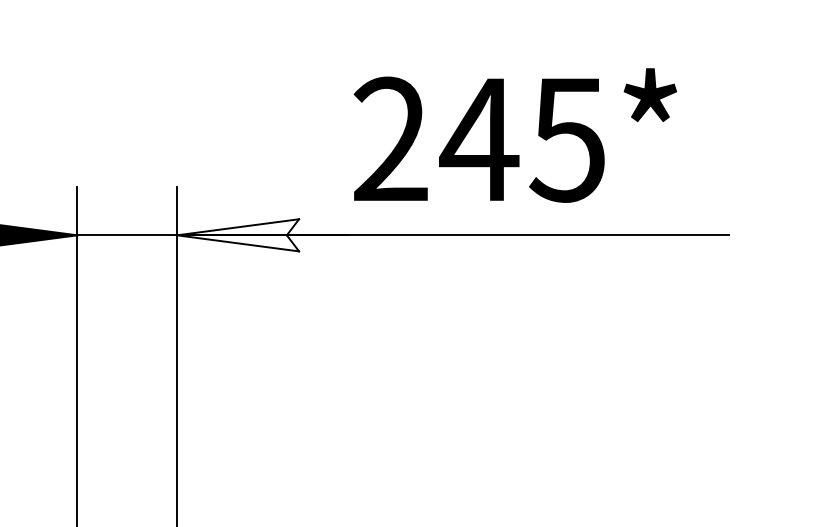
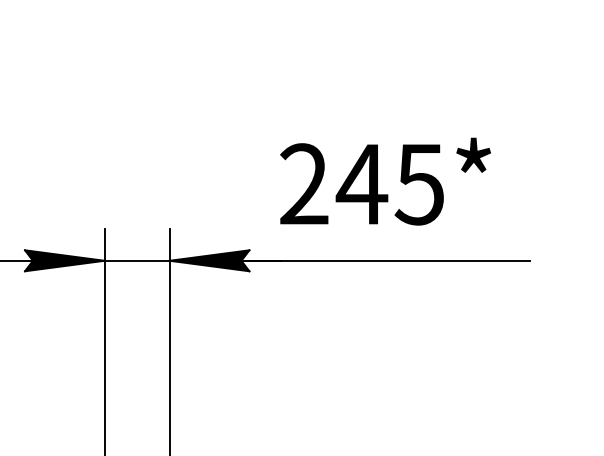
text: (515, 135) -> (385, 181), moved
fill: (237, 234) -> (209, 260), added

